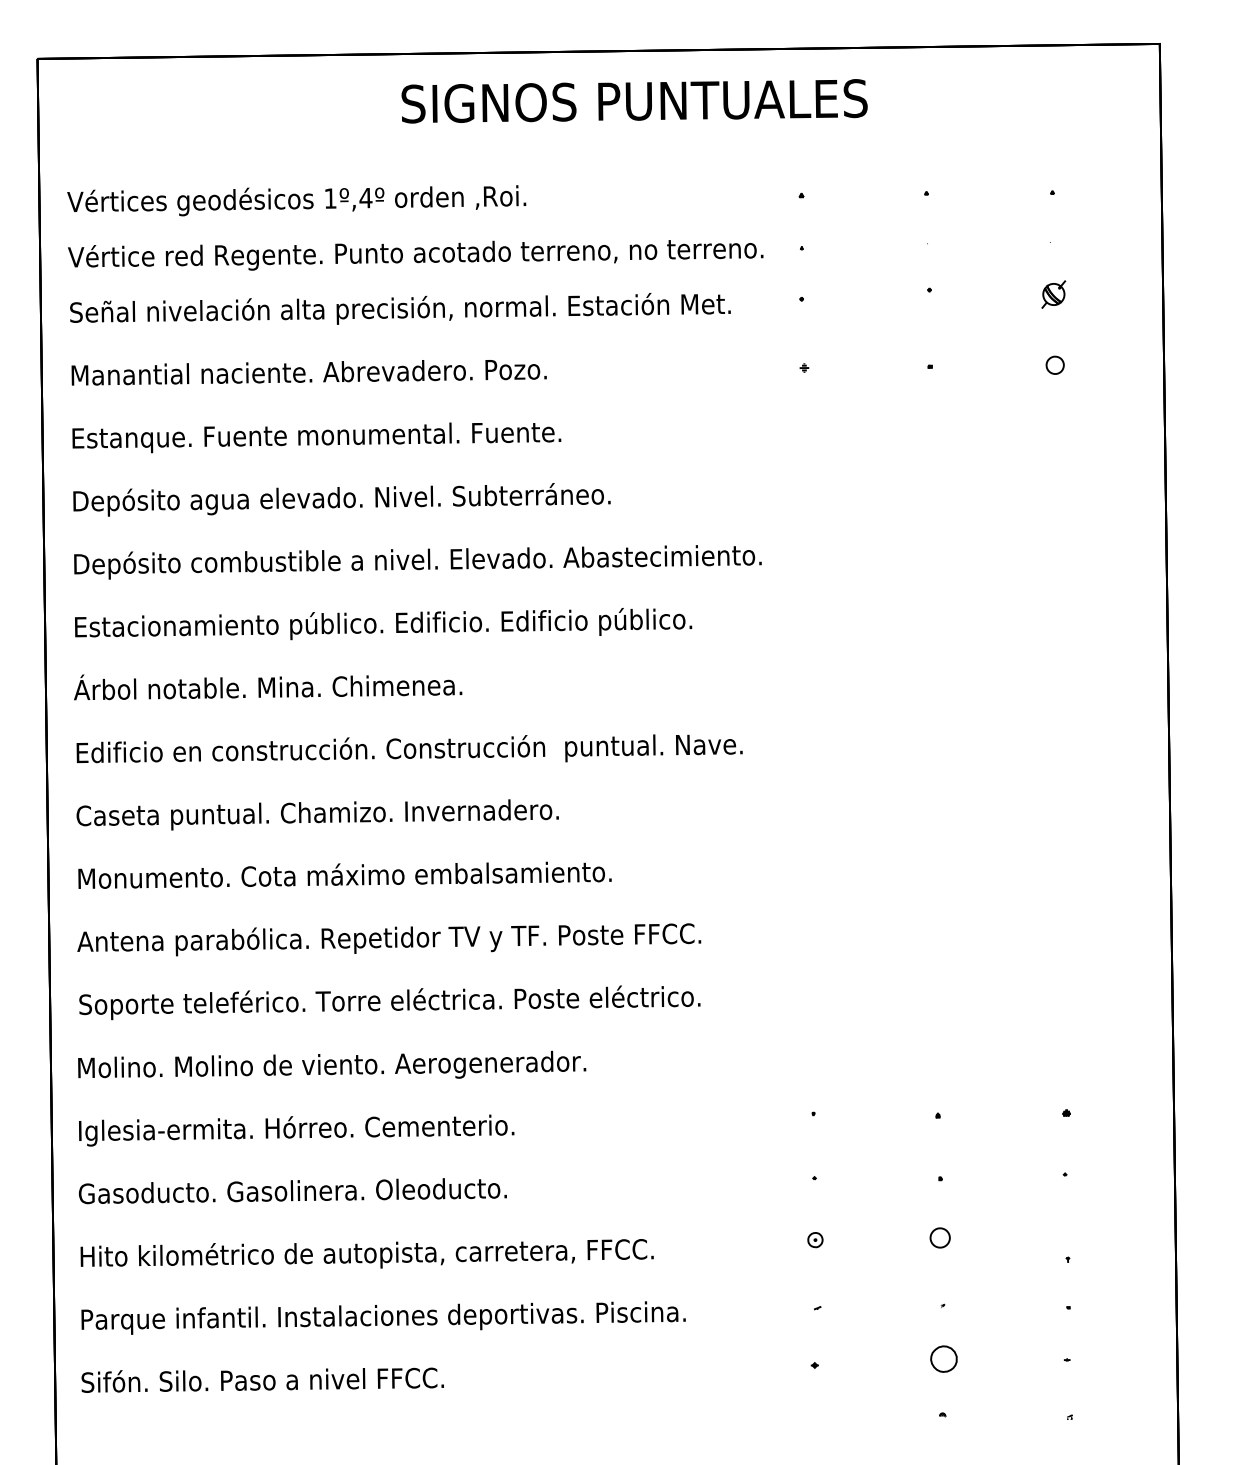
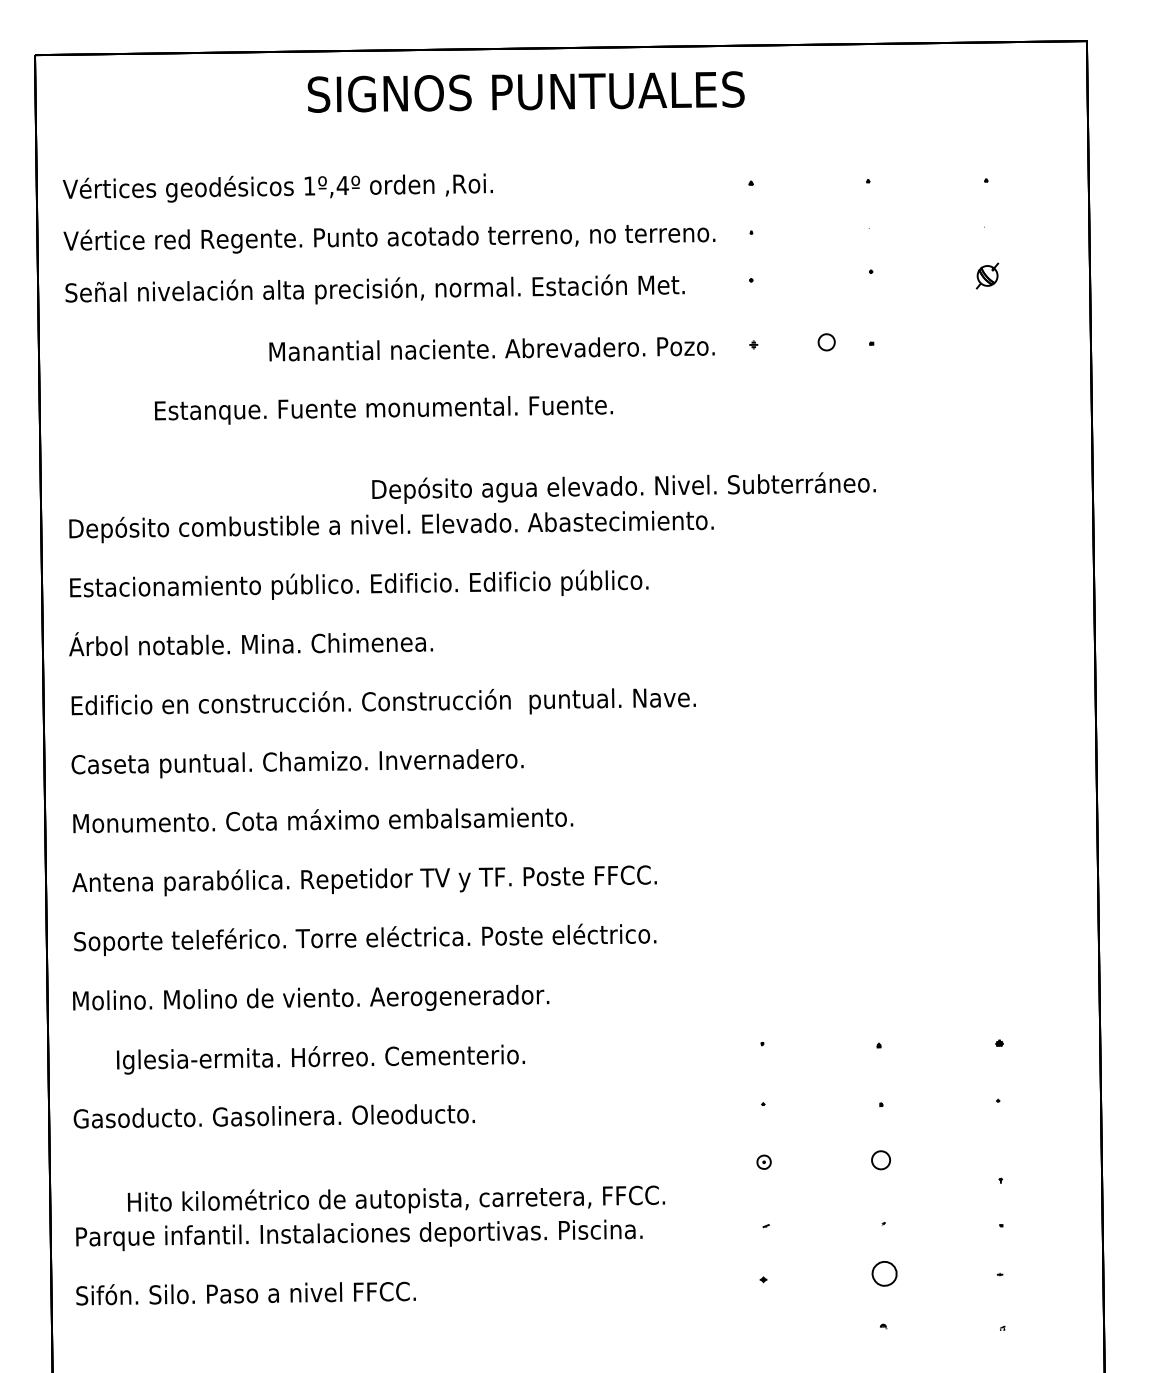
text: (634, 101) -> (526, 92), moved
part: (1054, 364) -> (826, 341), moved
text: (308, 372) -> (491, 349), moved
text: (316, 437) -> (383, 409), moved
text: (341, 499) -> (623, 487), moved
text: (296, 1130) -> (320, 1059), moved
text: (366, 1253) -> (395, 1199), moved

